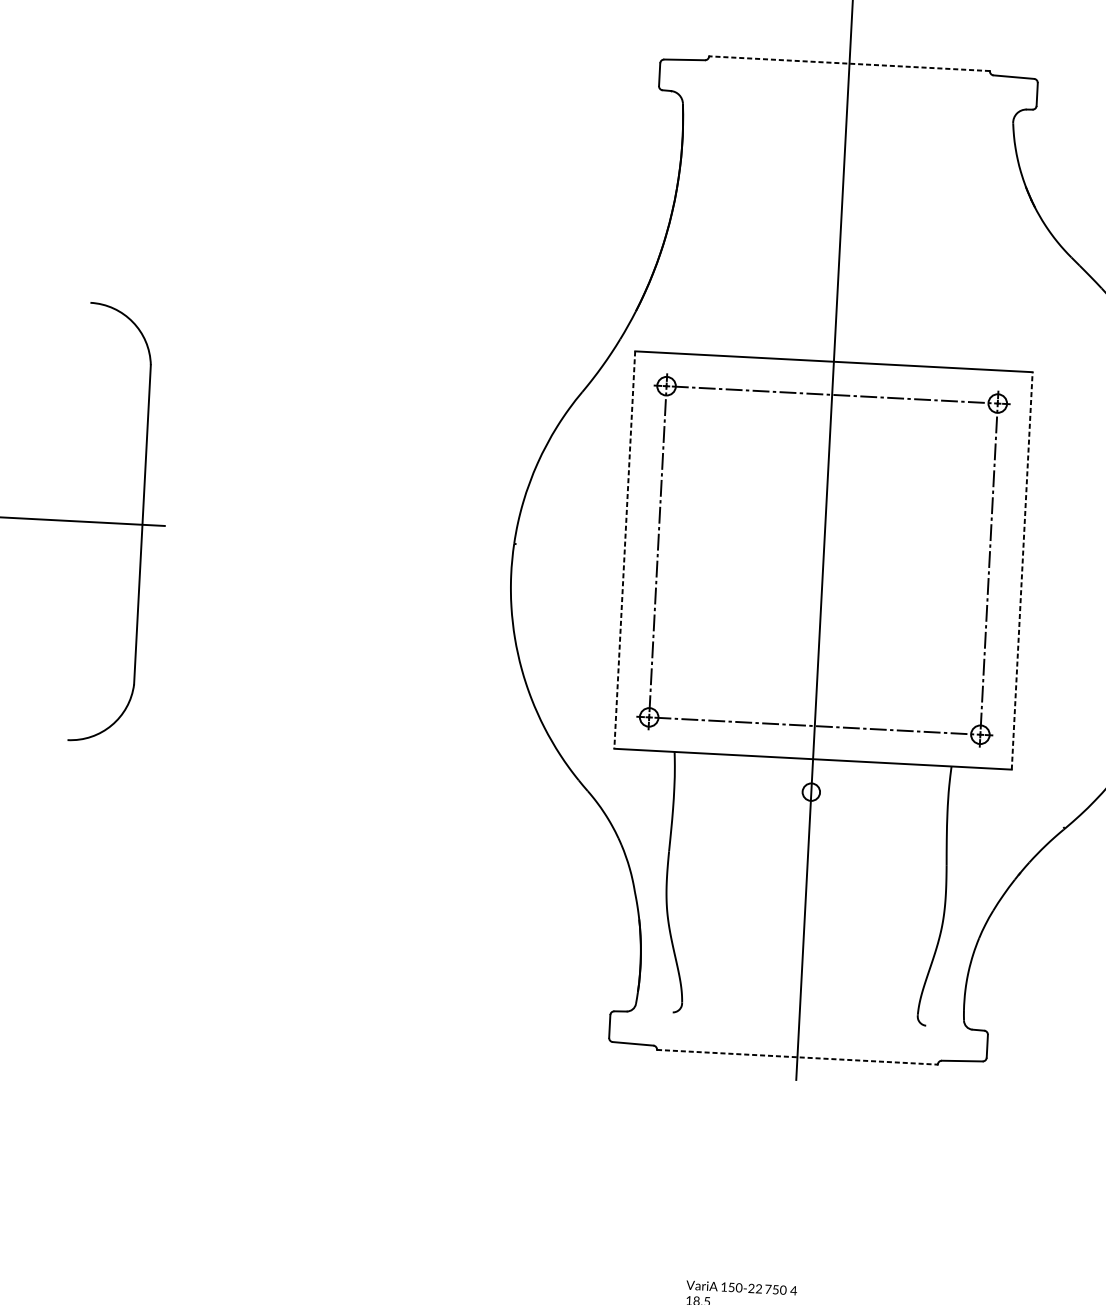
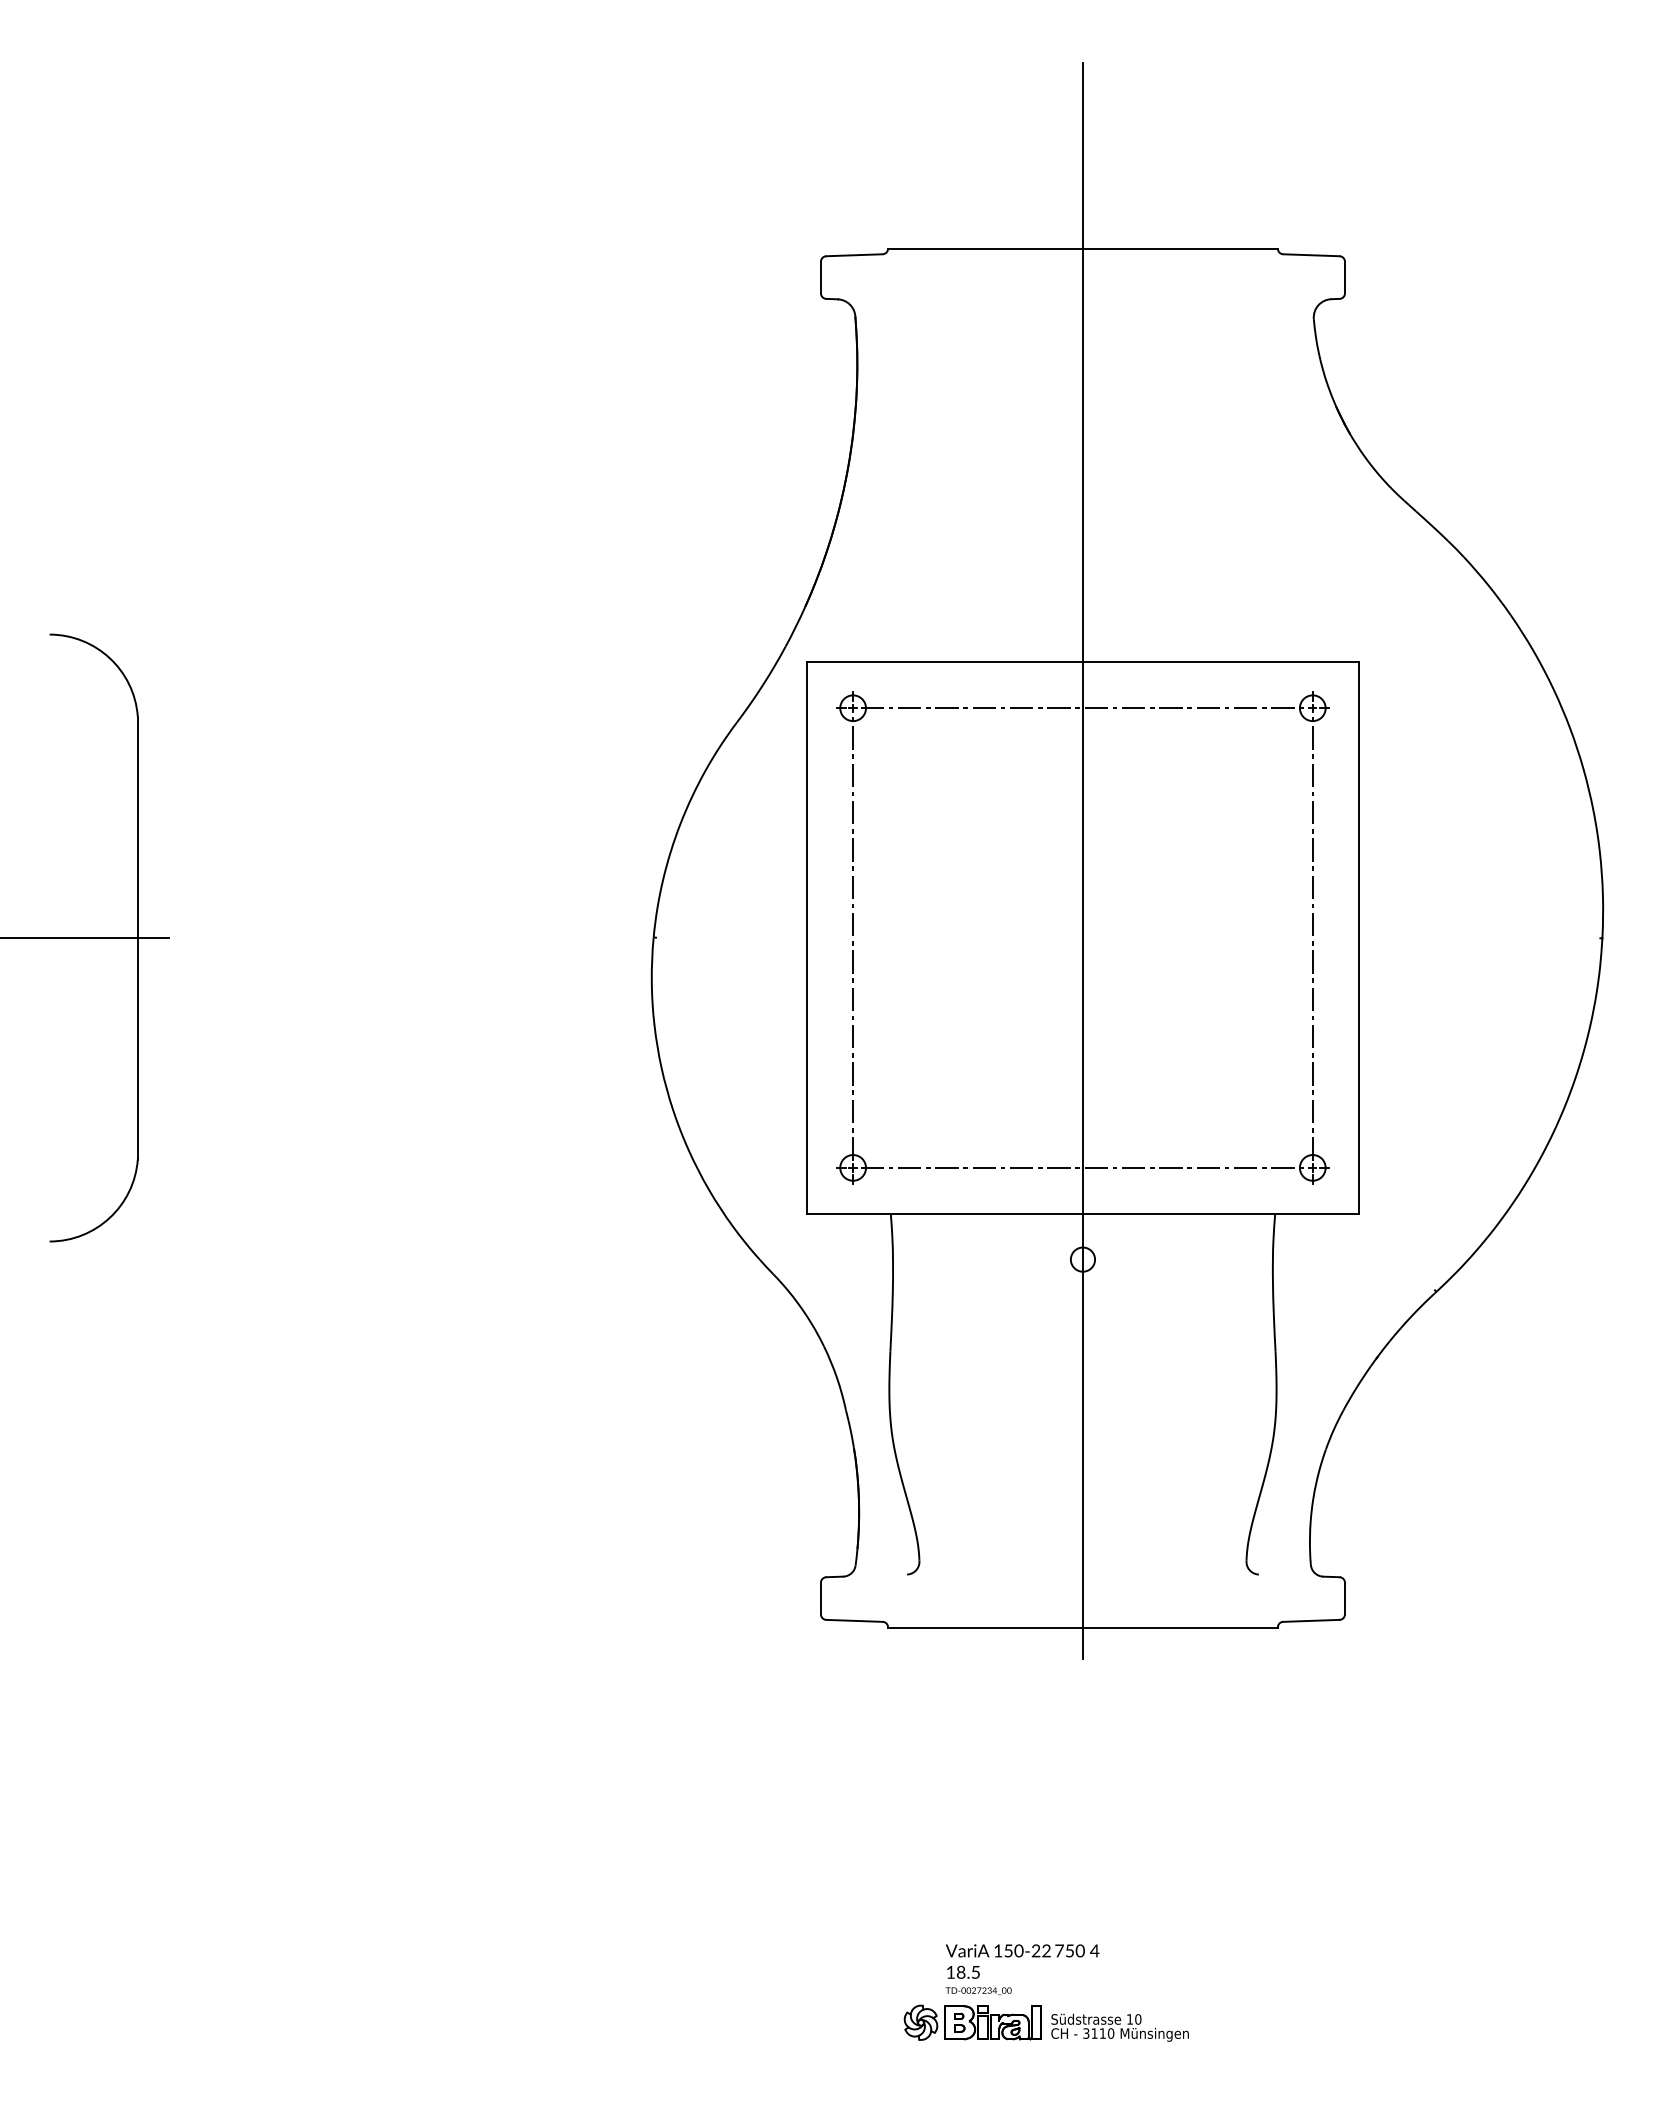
line: (849, 63) -> (1082, 248), dashed -> solid
line: (624, 550) -> (807, 938), dashed -> solid
line: (1021, 571) -> (1358, 938), dashed -> solid
line: (797, 1057) -> (1082, 1627), dashed -> solid

